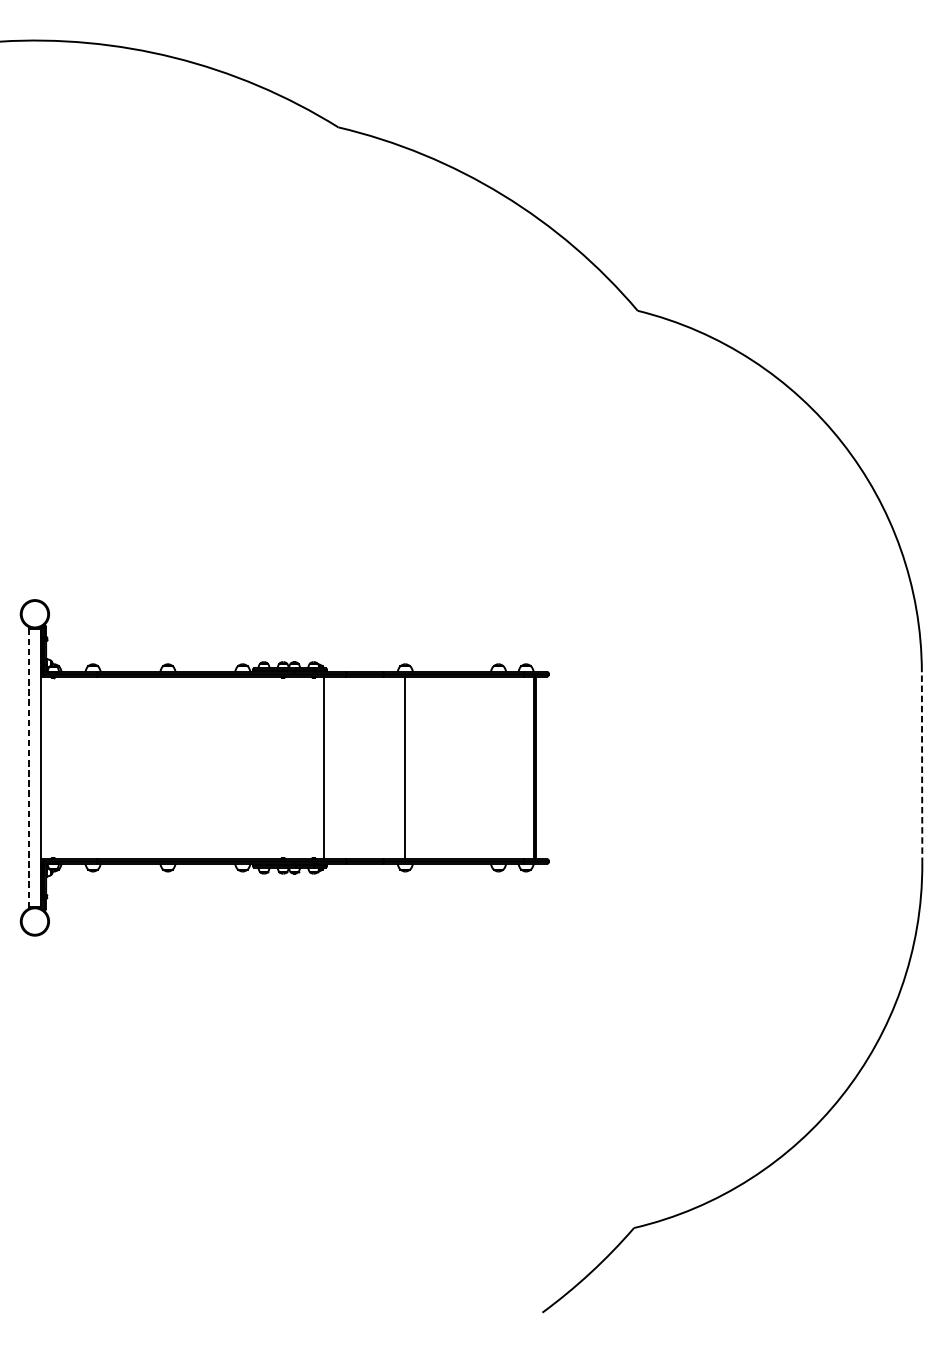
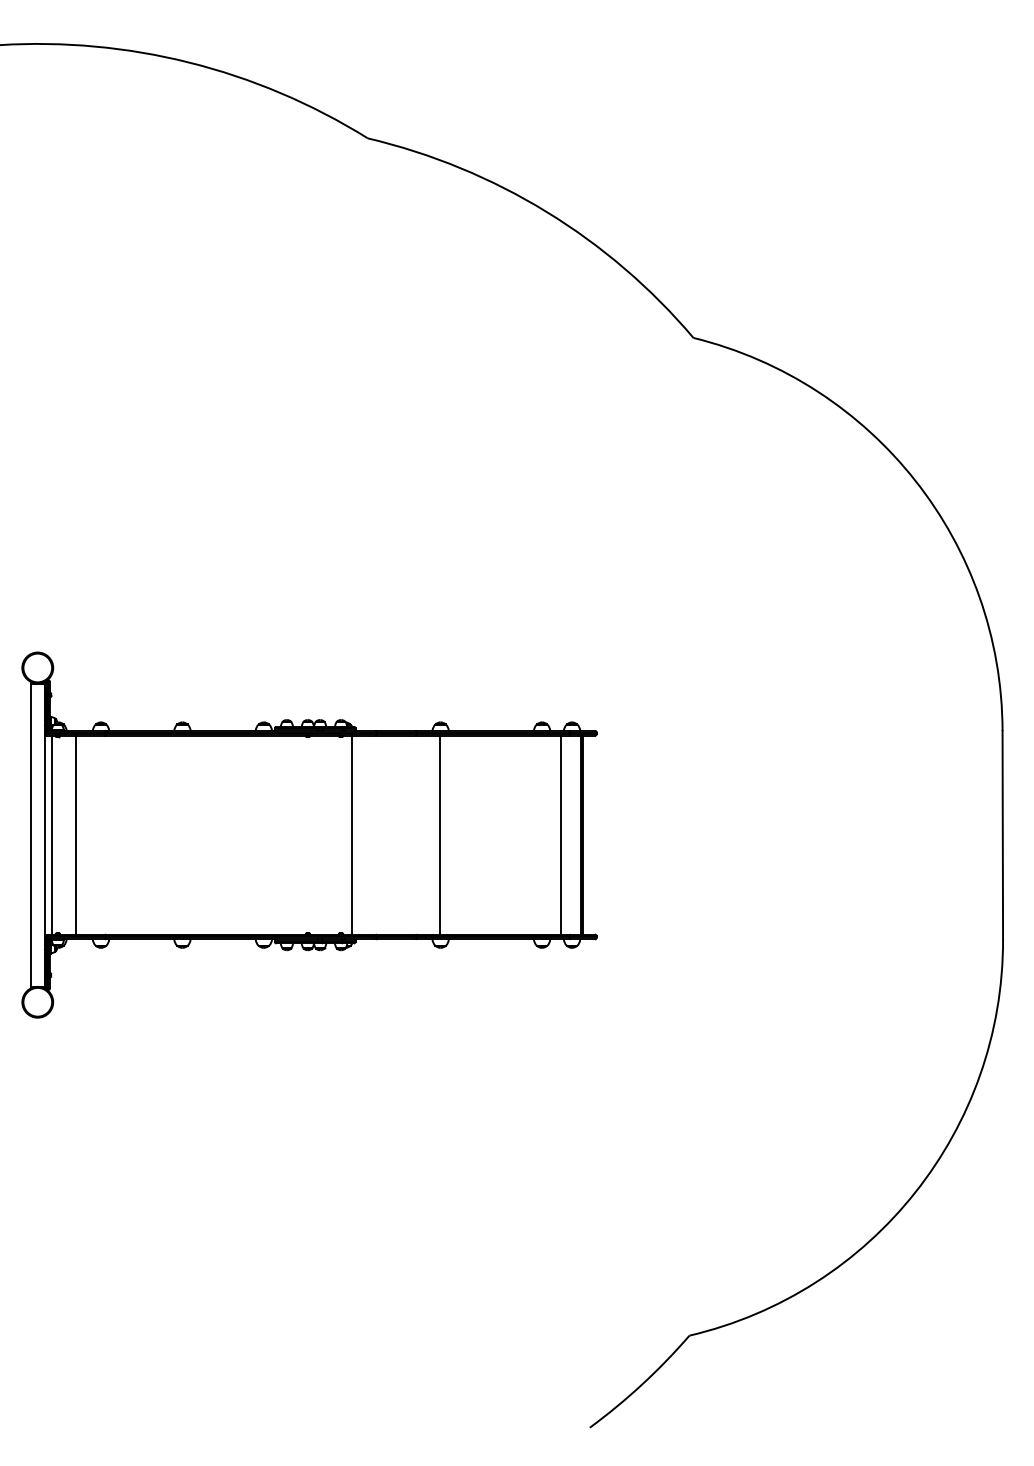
line: (48, 767) -> (52, 834), added
line: (69, 767) -> (75, 834), added
line: (516, 767) -> (561, 834), added
line: (921, 767) -> (1002, 834), dashed -> solid
line: (28, 768) -> (30, 835), dashed -> solid

